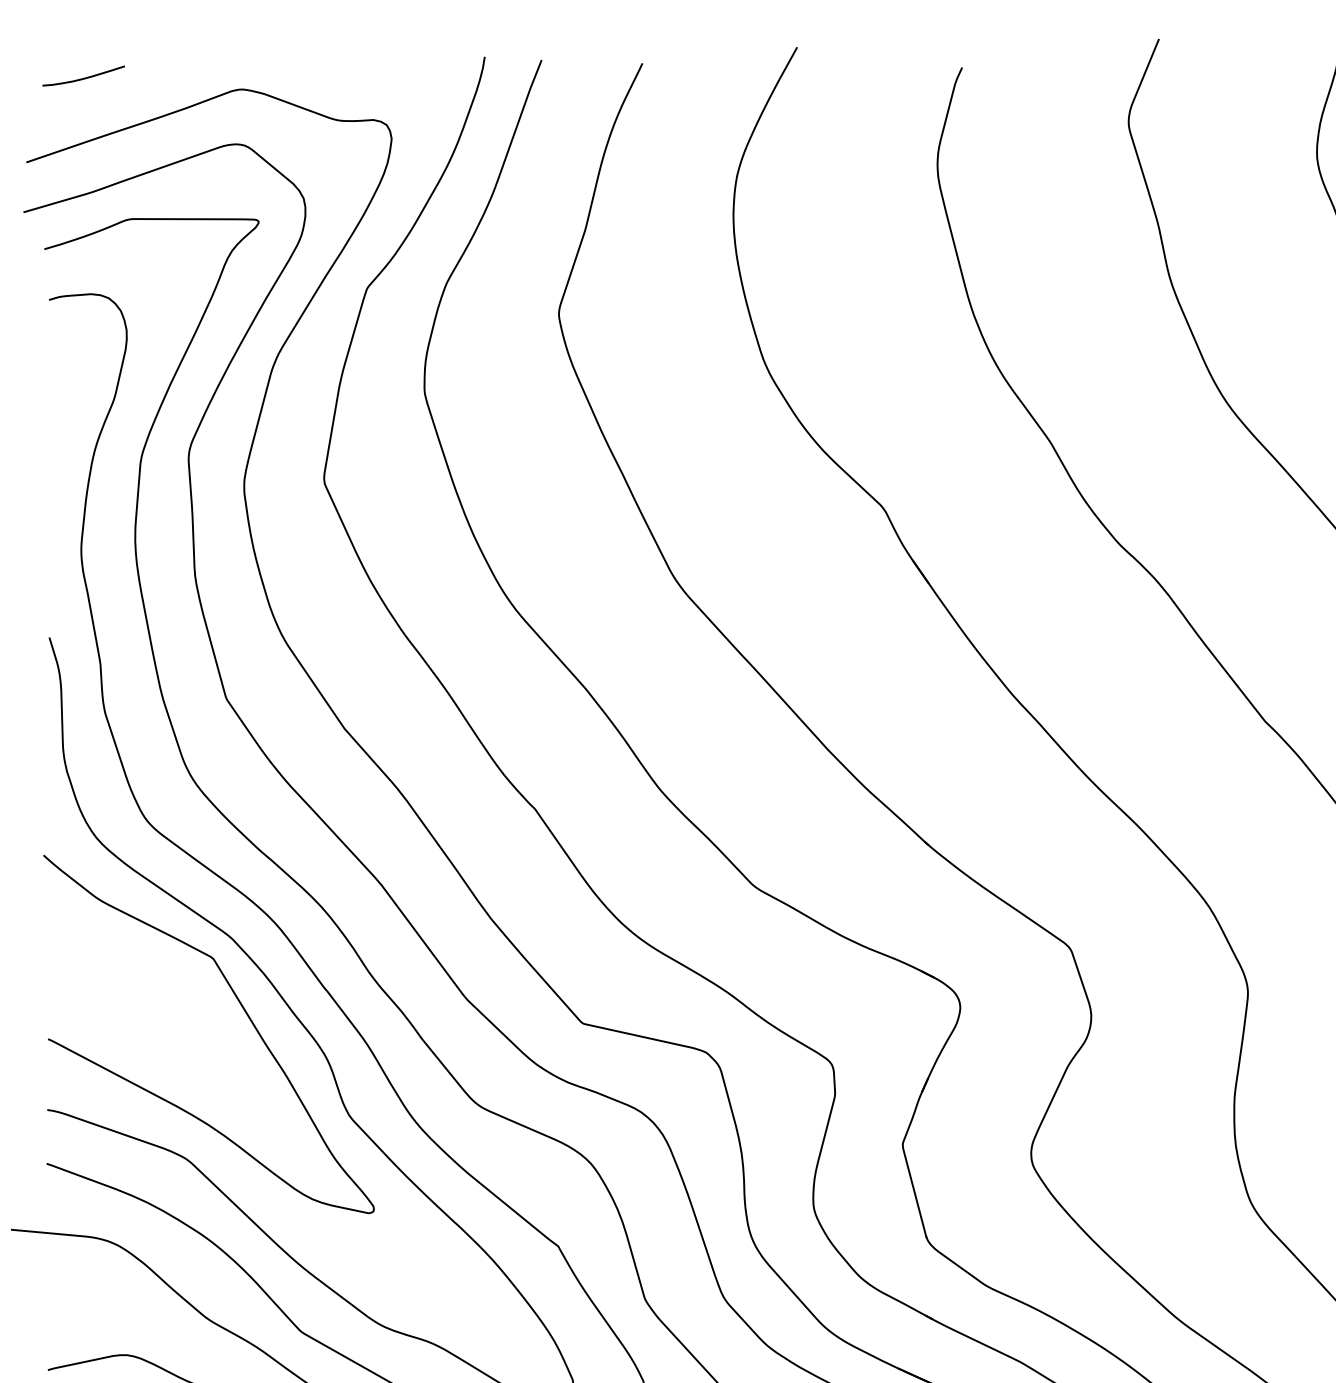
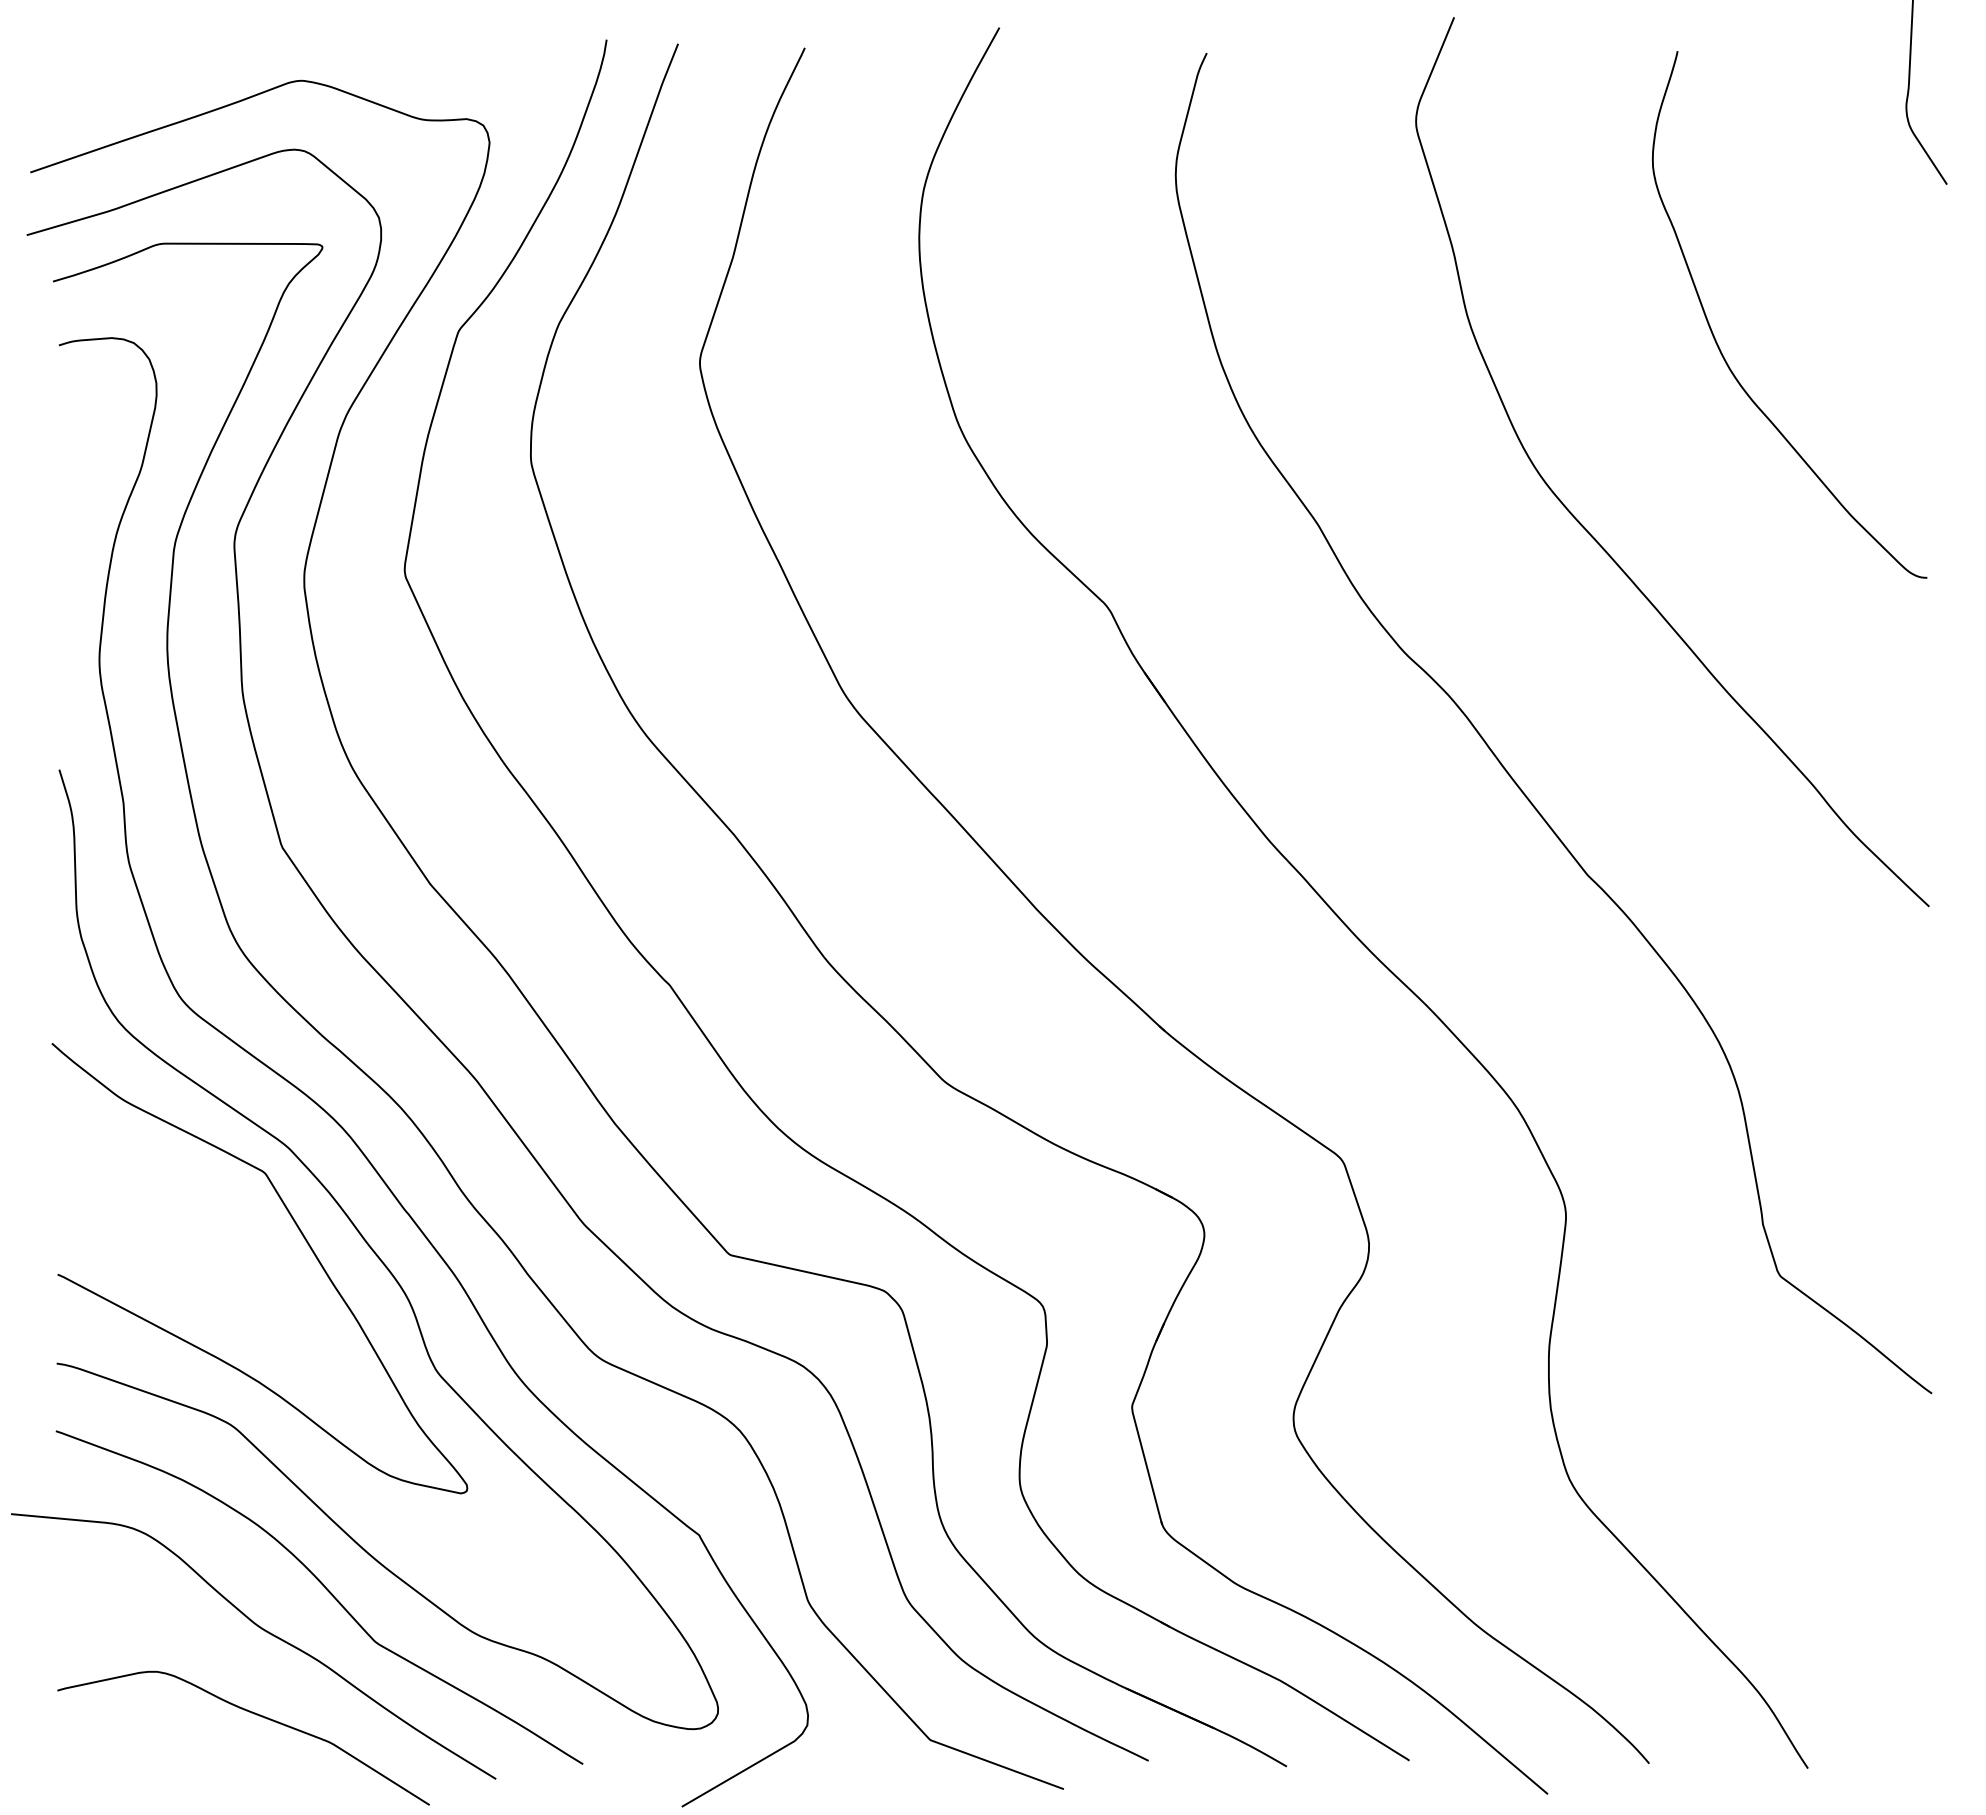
curve: (85, 77) -> (104, 65), removed

